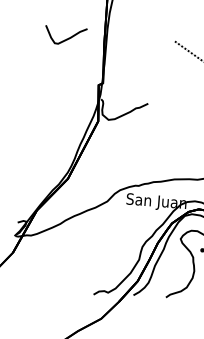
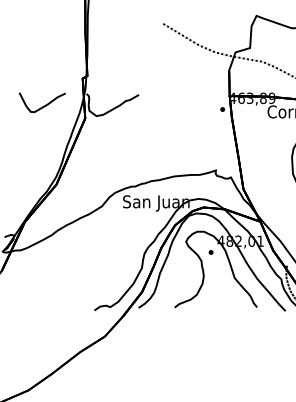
curve: (66, 38) -> (43, 105), moved

